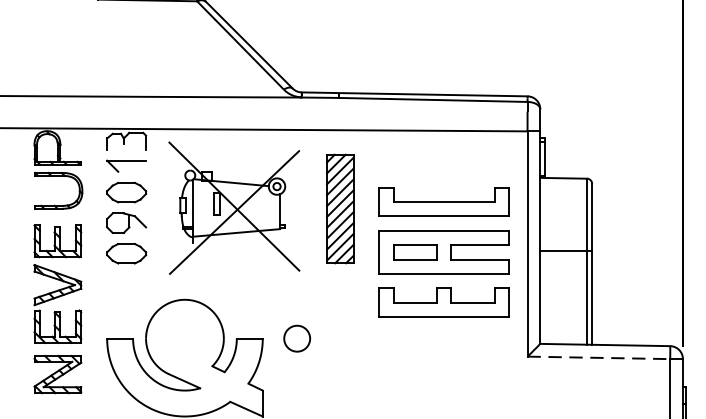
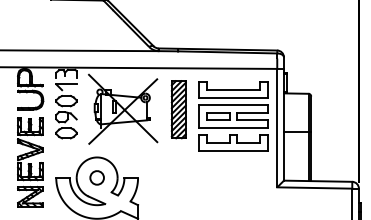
part: (444, 252) -> (233, 116), moved
part: (295, 337) -> (96, 177), moved
line: (600, 358) -> (315, 188), dashed -> solid

